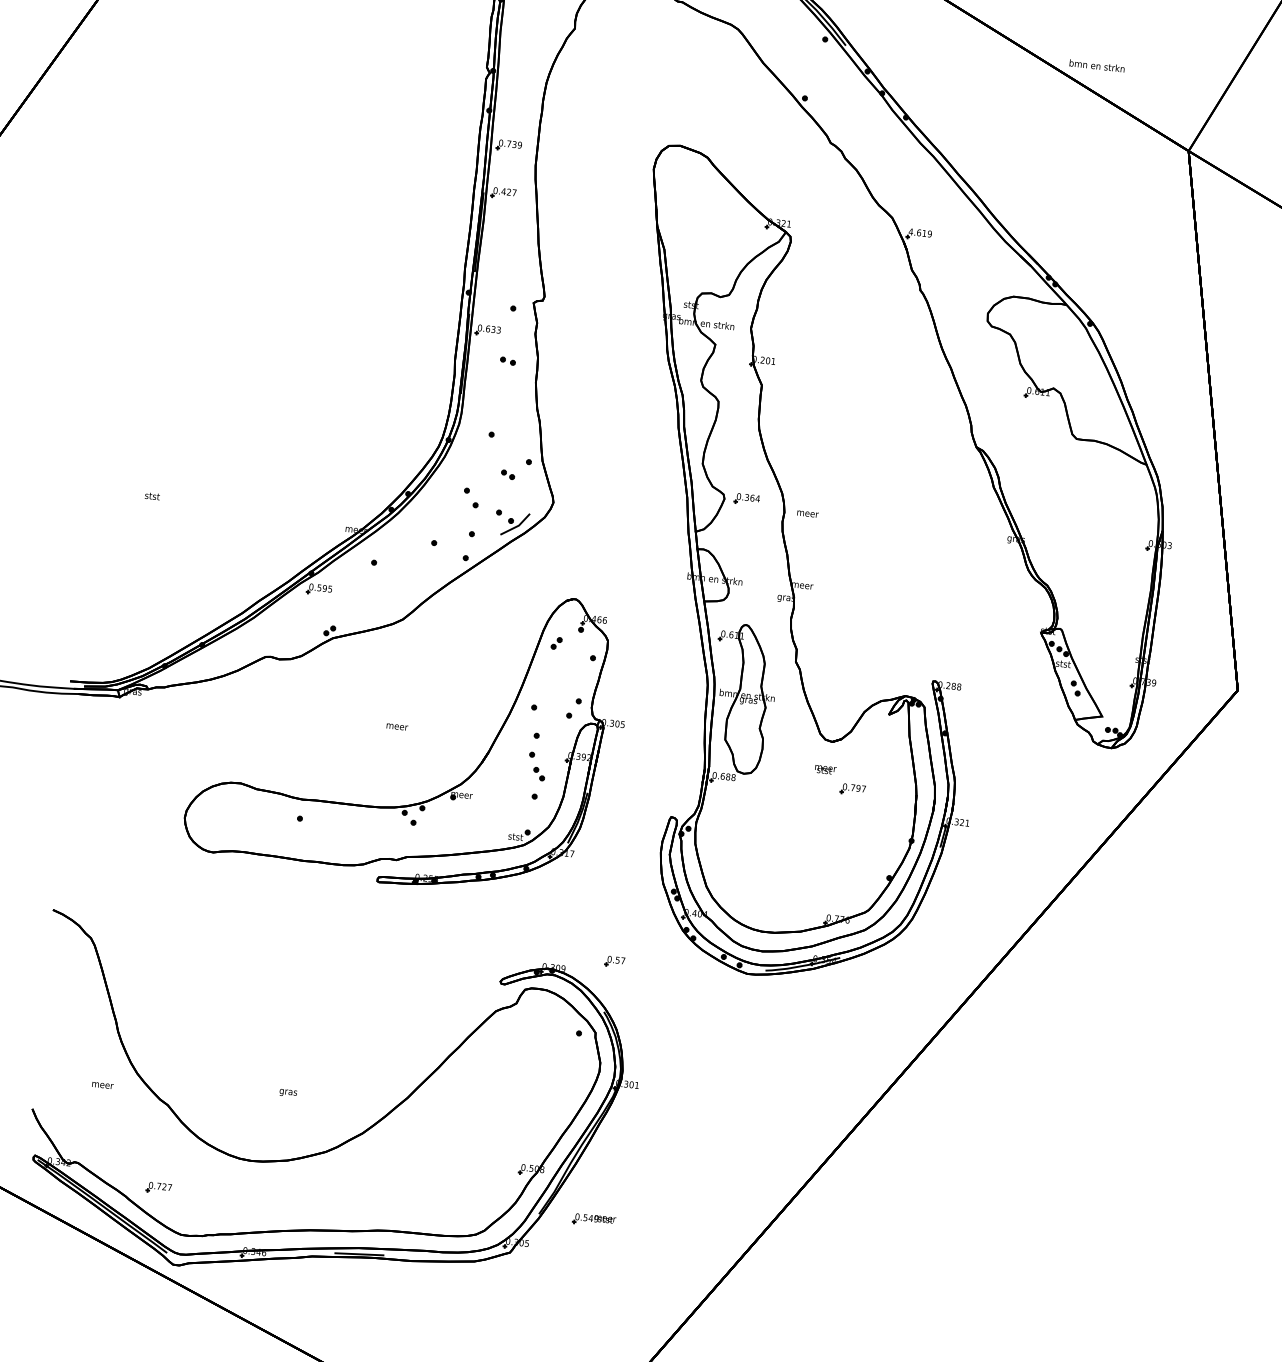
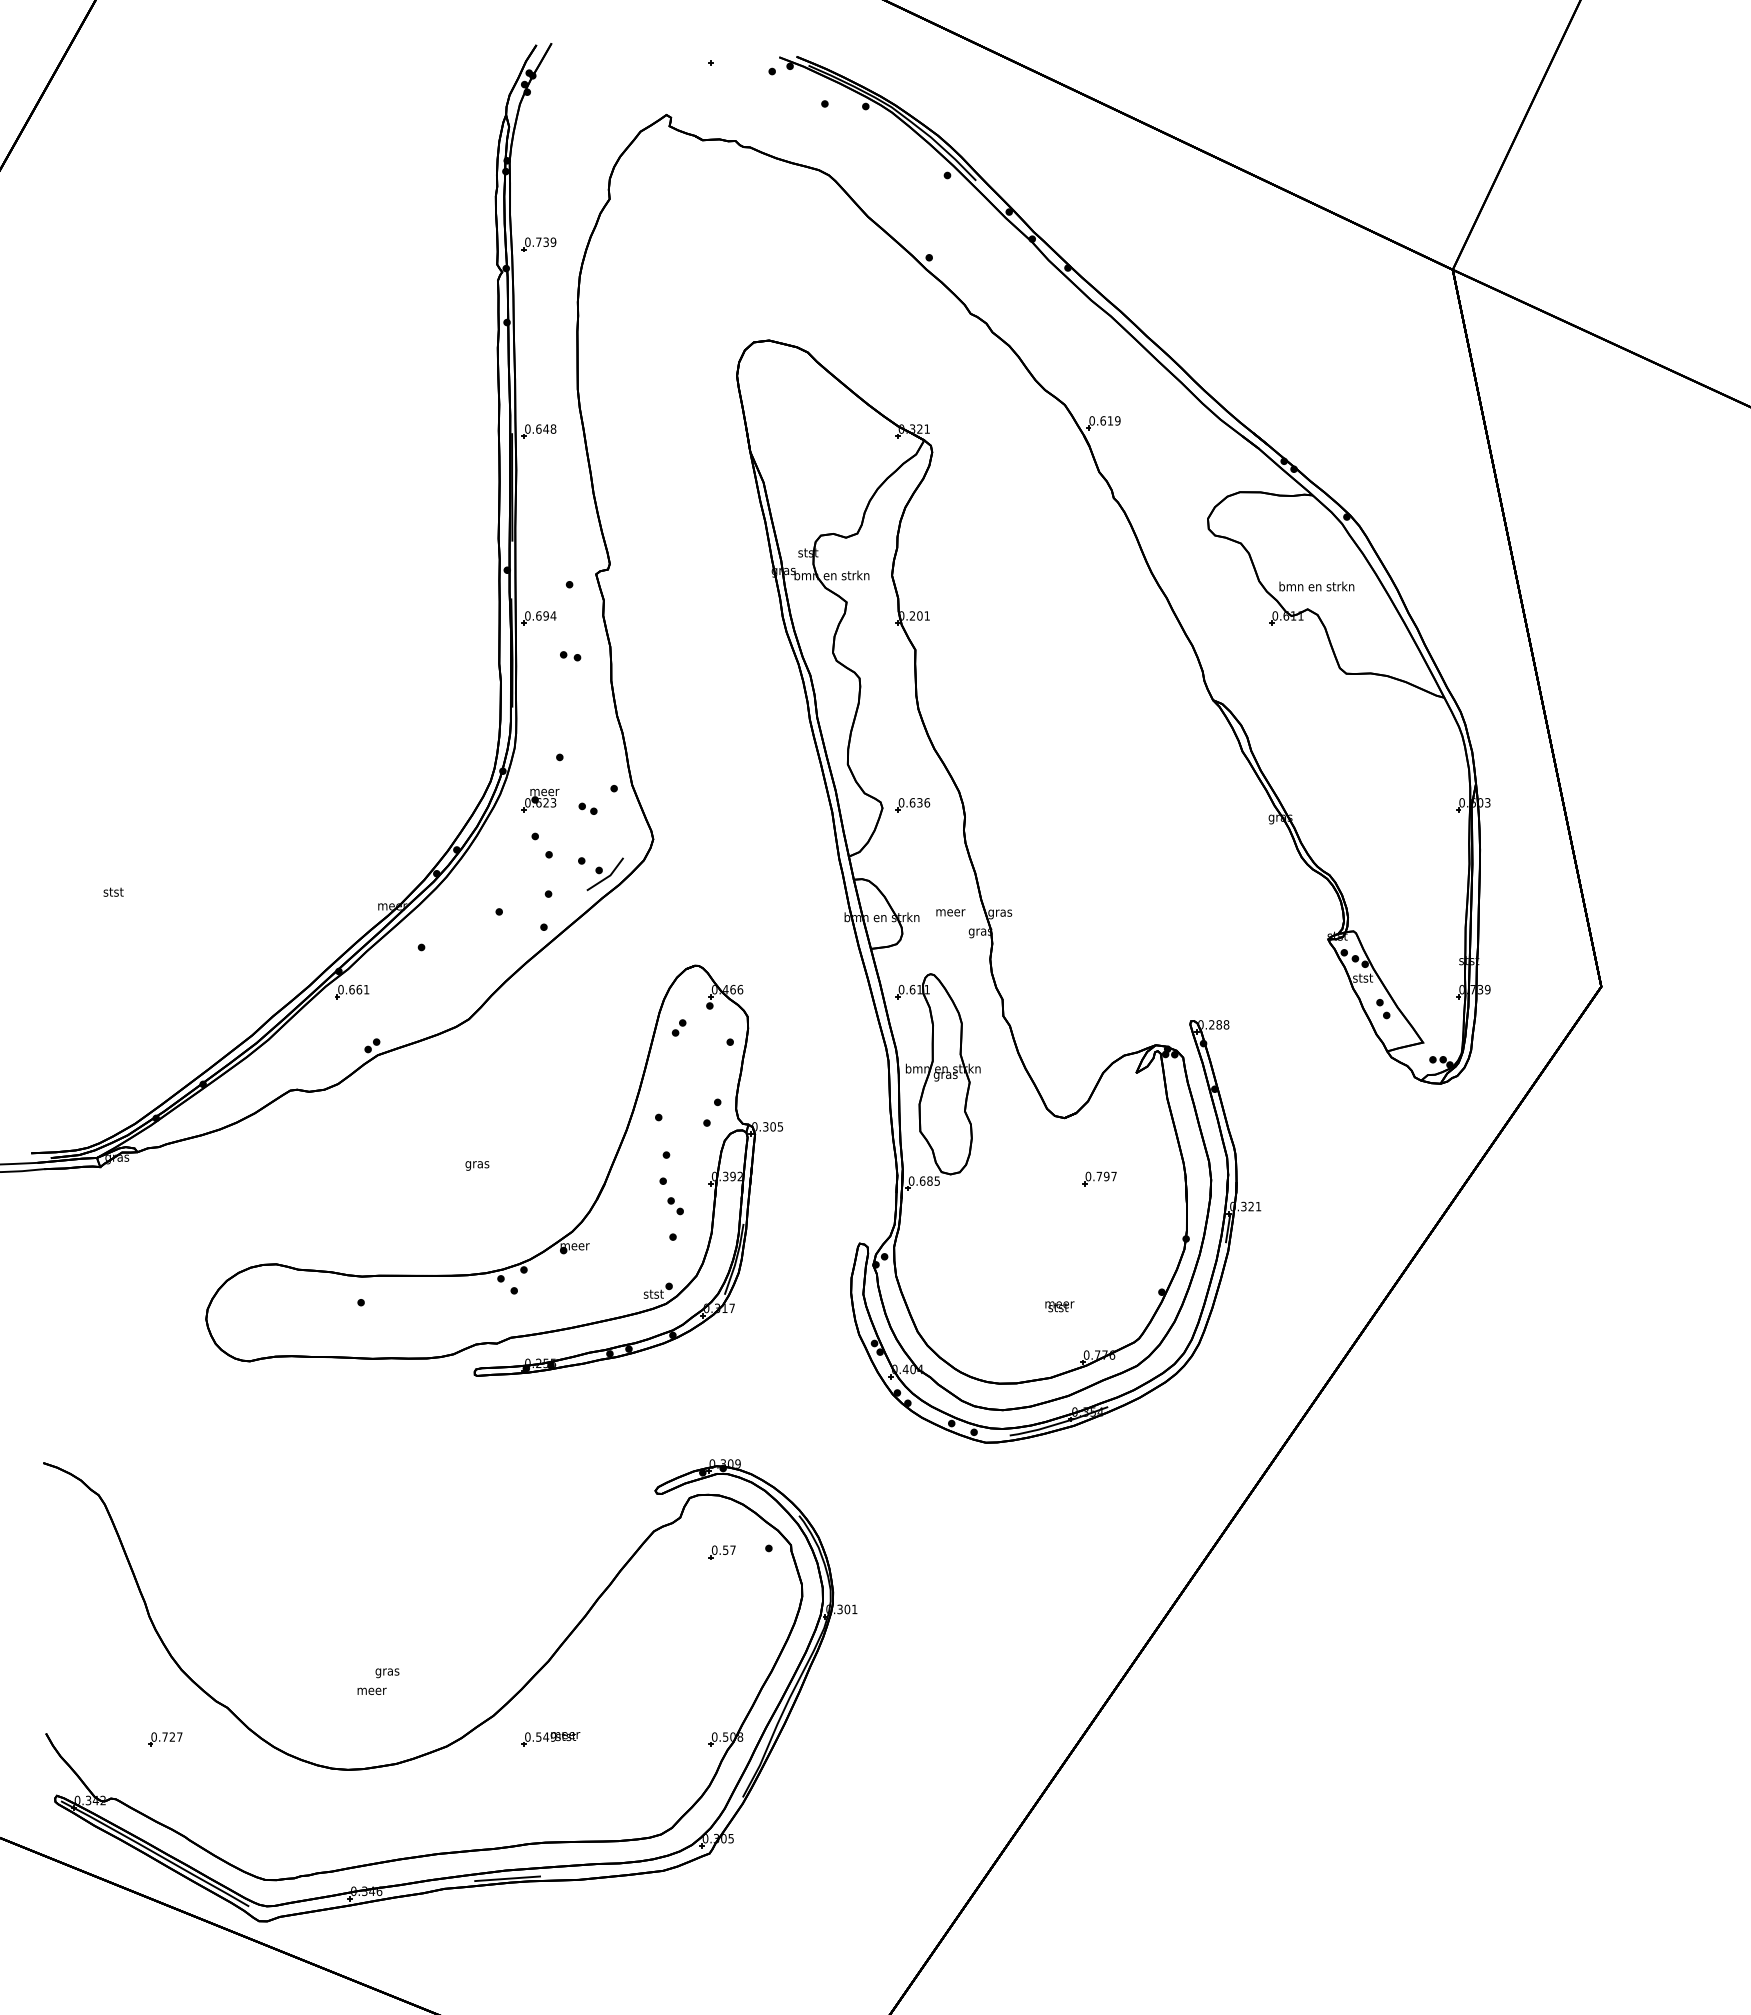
text: (1096, 65) -> (1316, 586), moved
part: (508, 145) -> (538, 244), moved
text: (508, 191) -> (545, 428), 0.427 -> 0.648
text: (911, 231) -> (1092, 420), 4.619 -> 0.619
text: (495, 329) -> (549, 615), 0.633 -> 0.694
part: (473, 464) -> (540, 800), added
text: (752, 497) -> (919, 802), 0.364 -> 0.636
text: (807, 513) -> (950, 912), moved
text: (802, 586) -> (1000, 914), meer -> gras
text: (325, 588) -> (359, 989), 0.595 -> 0.661
text: (396, 727) -> (477, 1165), meer -> gras
text: (825, 769) -> (1059, 1306), moved
text: (733, 777) -> (937, 1180), 0.688 -> 0.685
part: (614, 961) -> (721, 1552), moved
text: (102, 1084) -> (371, 1690), moved
part: (159, 1188) -> (165, 1739), moved
part: (593, 1220) -> (550, 1739), moved

